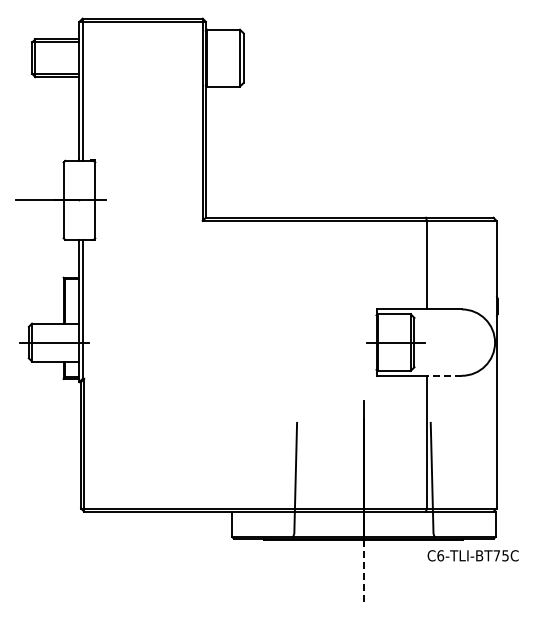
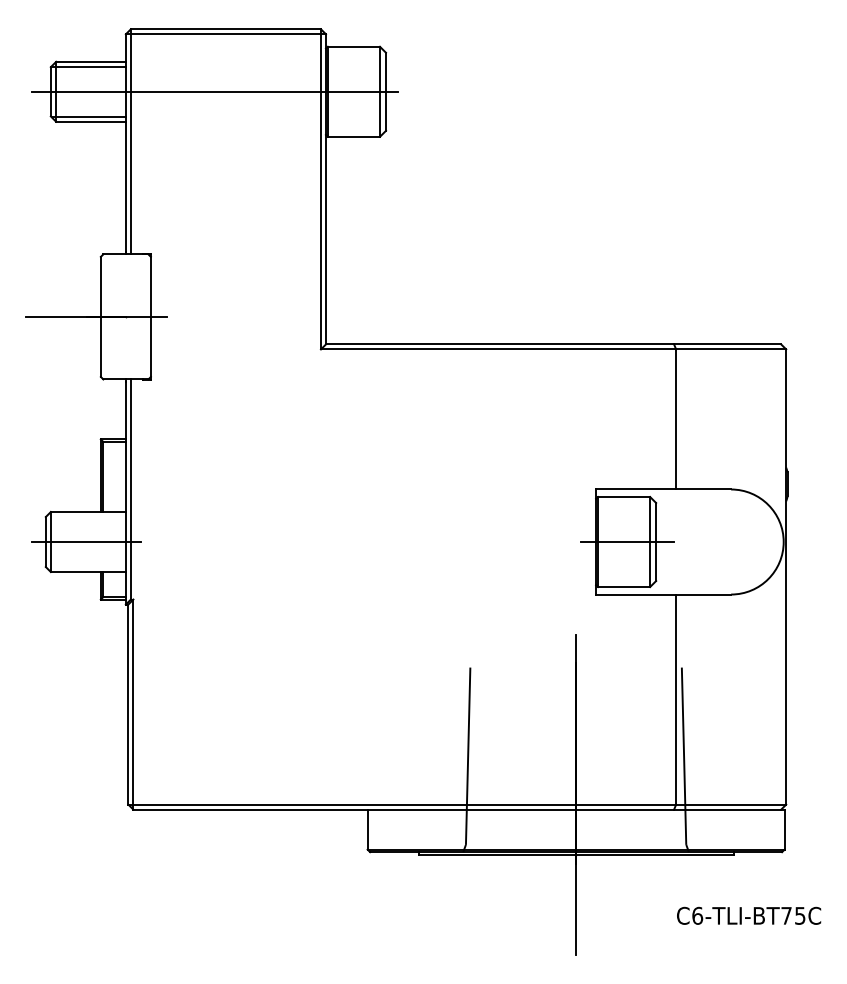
line: (135, 58) -> (214, 92), added
line: (444, 375) -> (703, 594), dashed -> solid
text: (472, 555) -> (747, 915), moved
line: (363, 571) -> (575, 904), dashed -> solid

